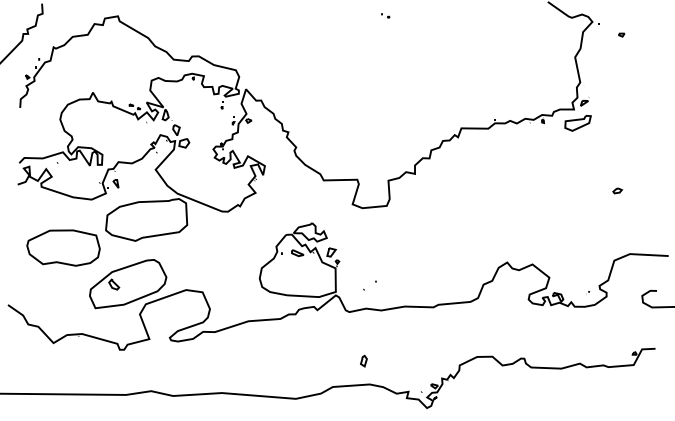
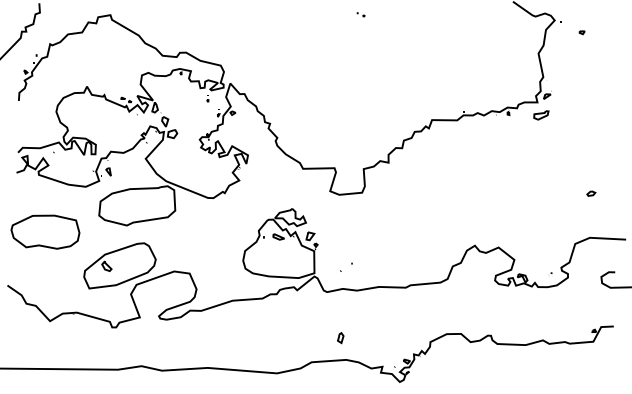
part: (578, 123) -> (541, 115), size x0.6
part: (617, 190) -> (591, 193), moved
part: (63, 247) -> (45, 231), moved

